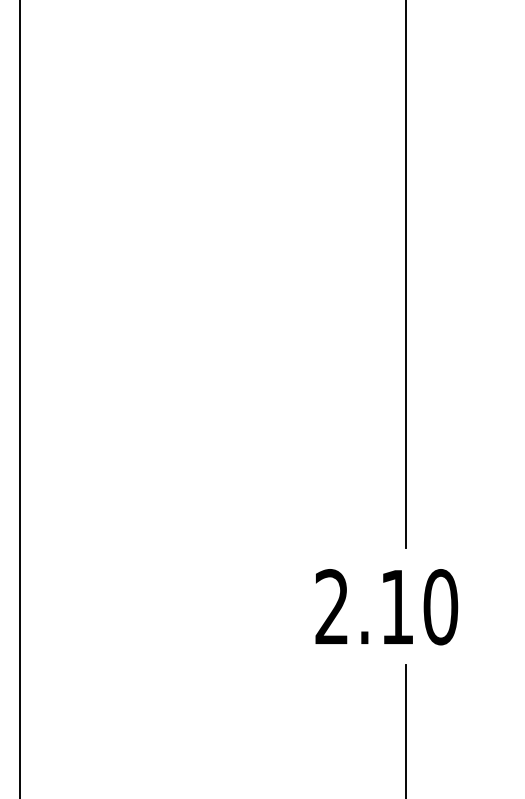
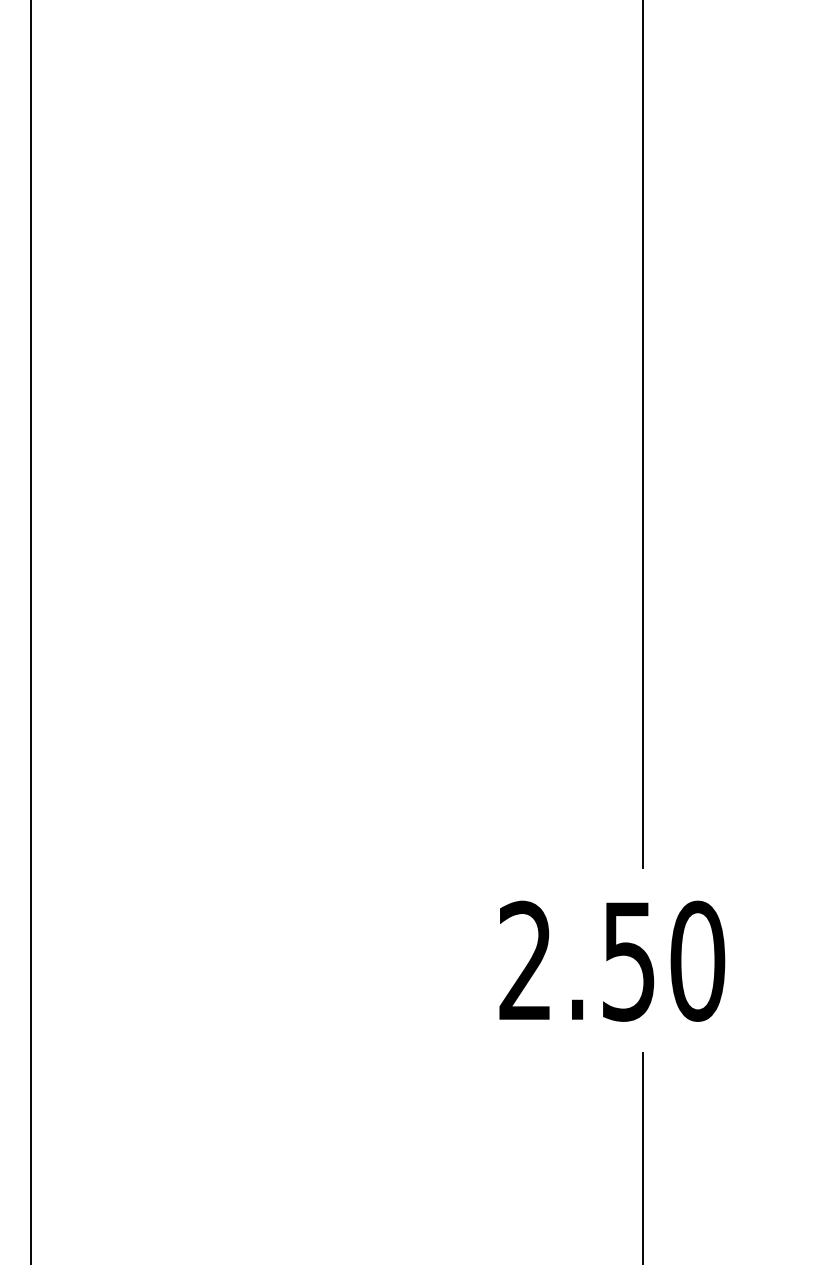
text: (397, 607) -> (629, 961), 2.10 -> 2.50

